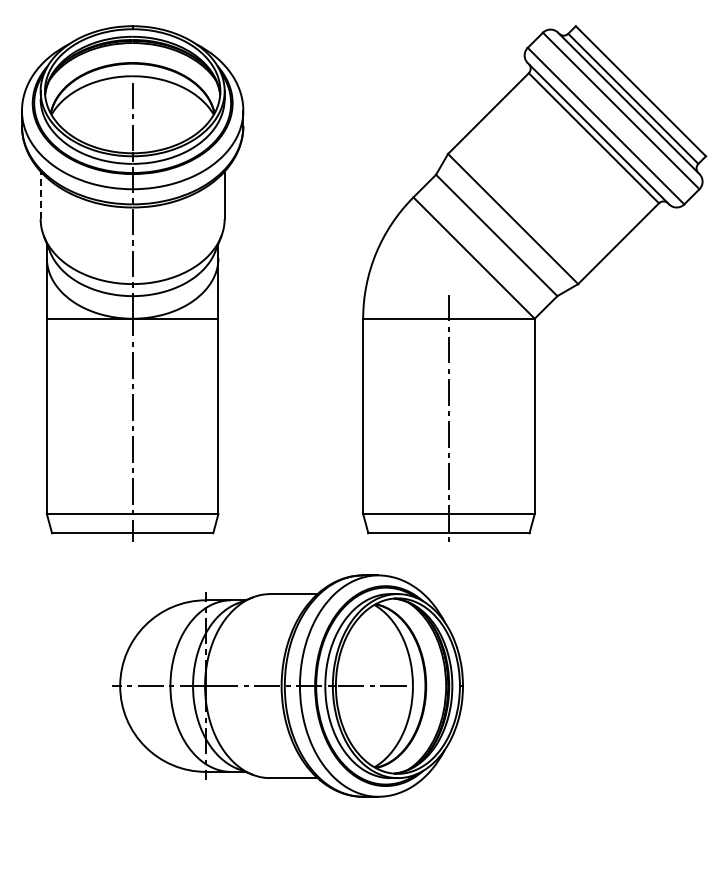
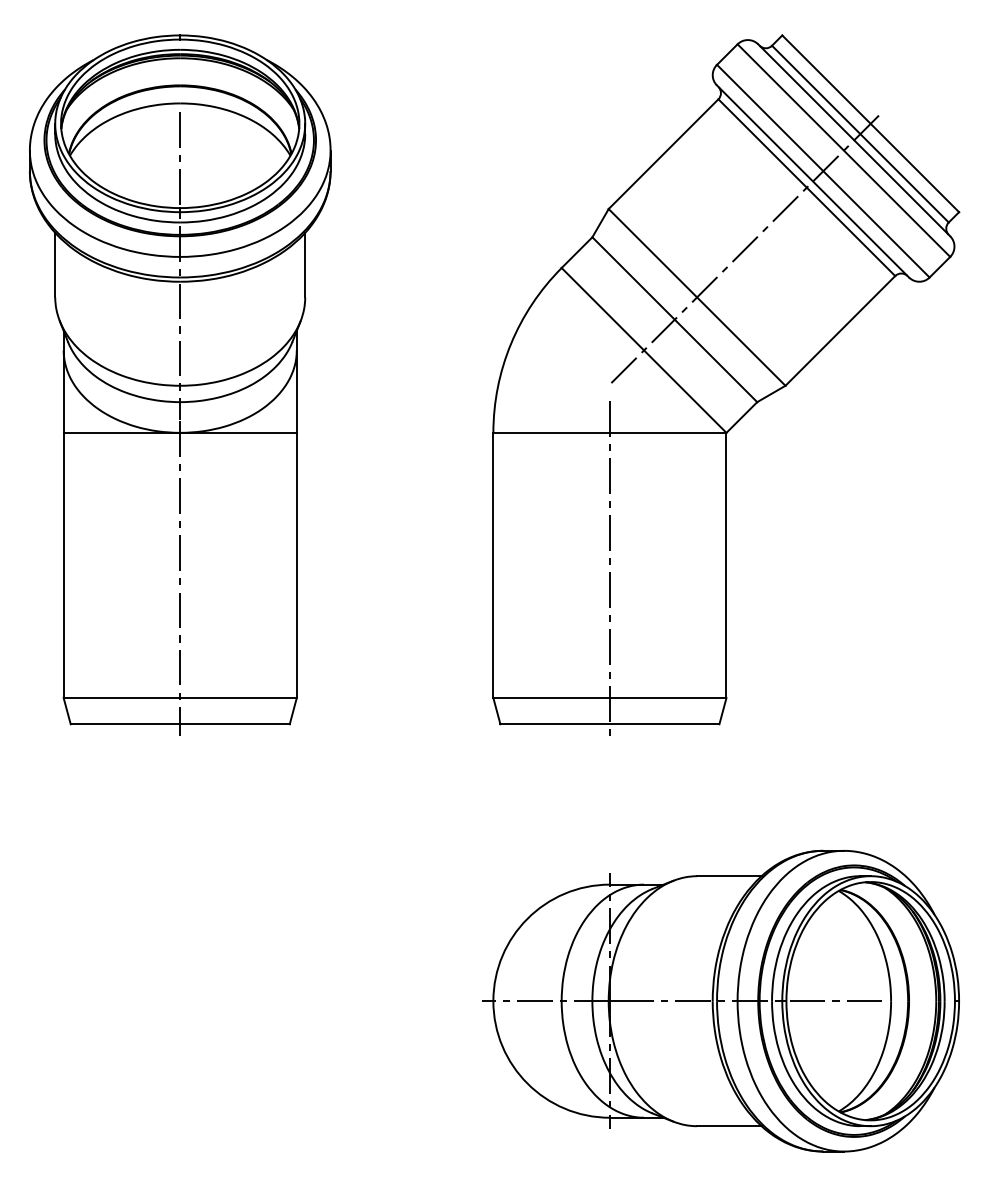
line: (547, 184) -> (743, 250), added
line: (40, 195) -> (55, 265), dashed -> solid
part: (287, 685) -> (720, 1000), moved

